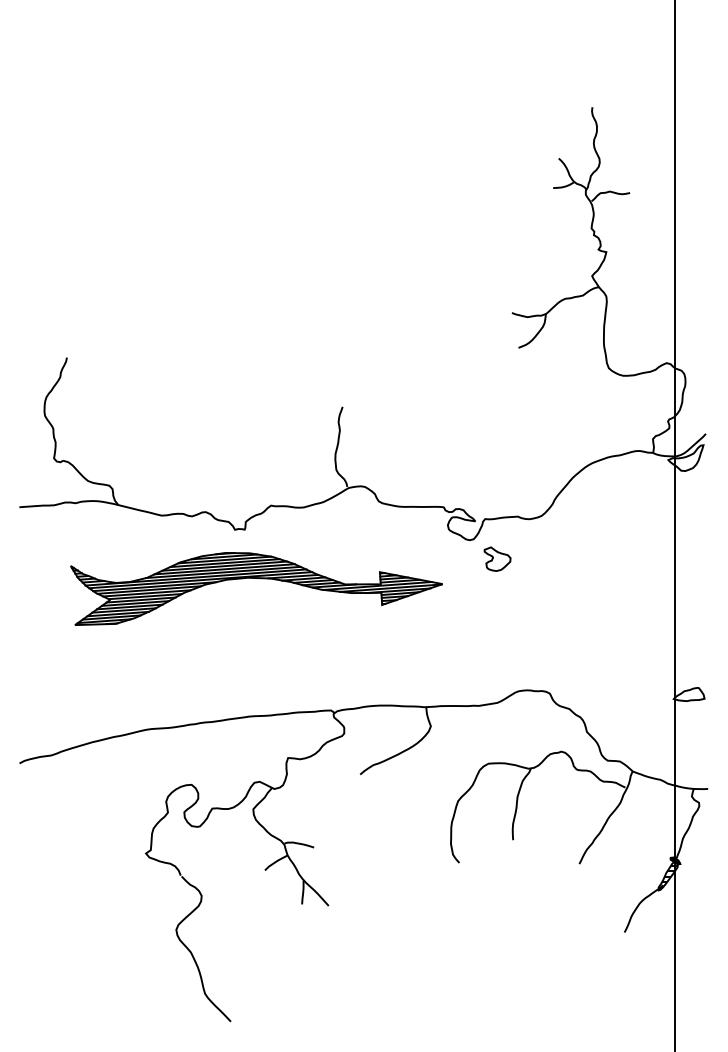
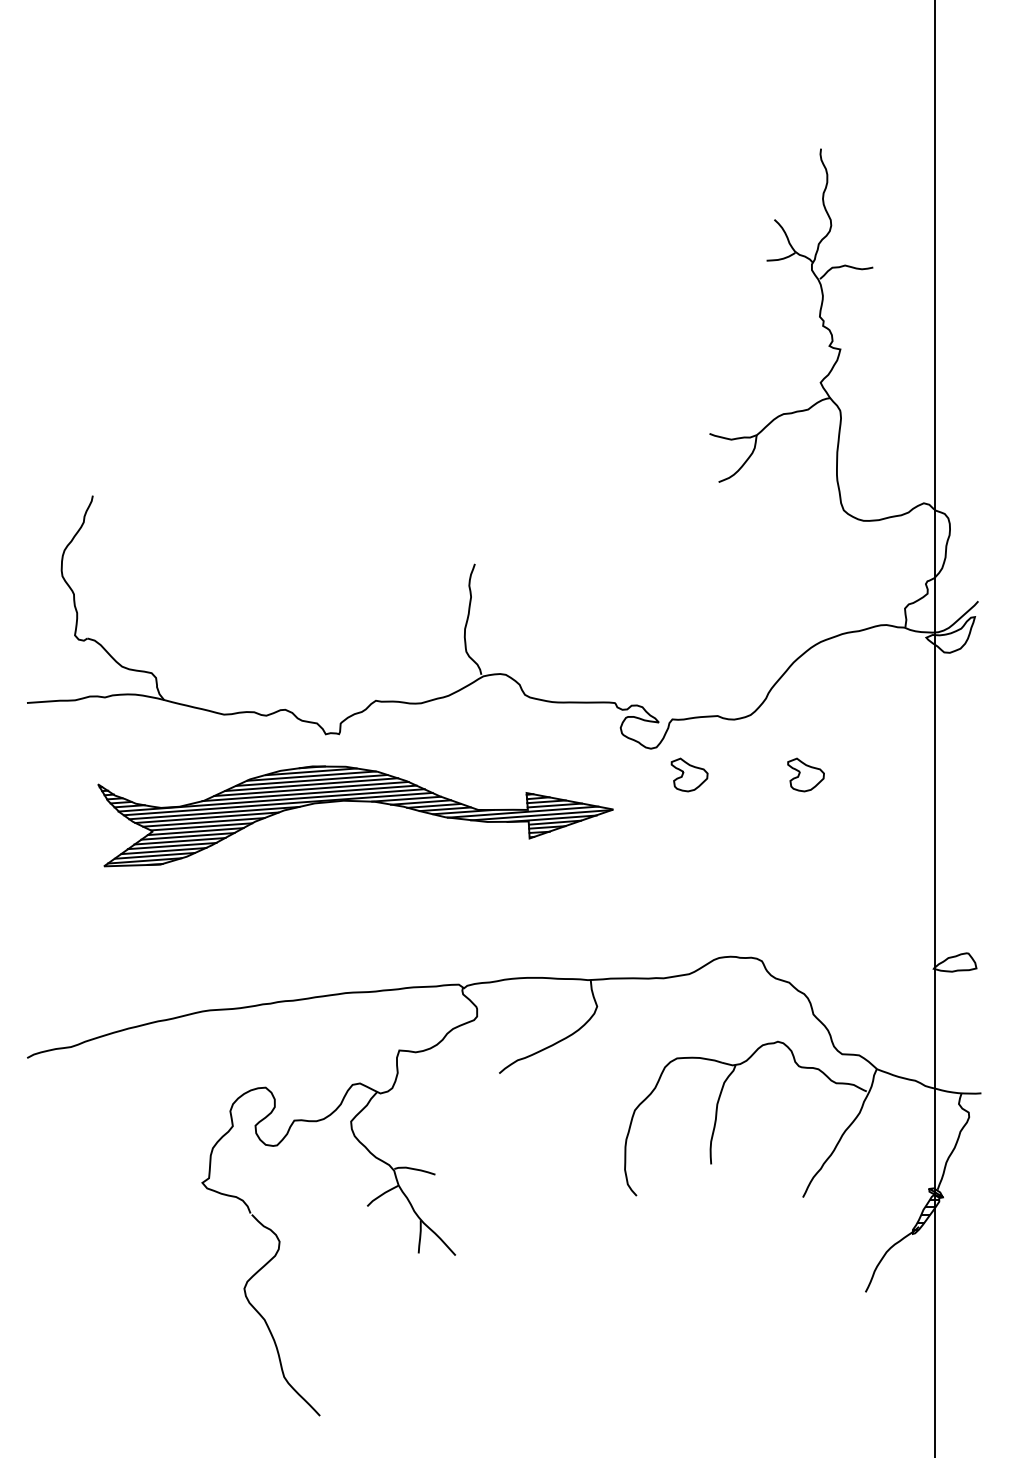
part: (581, 558) -> (805, 774), added

